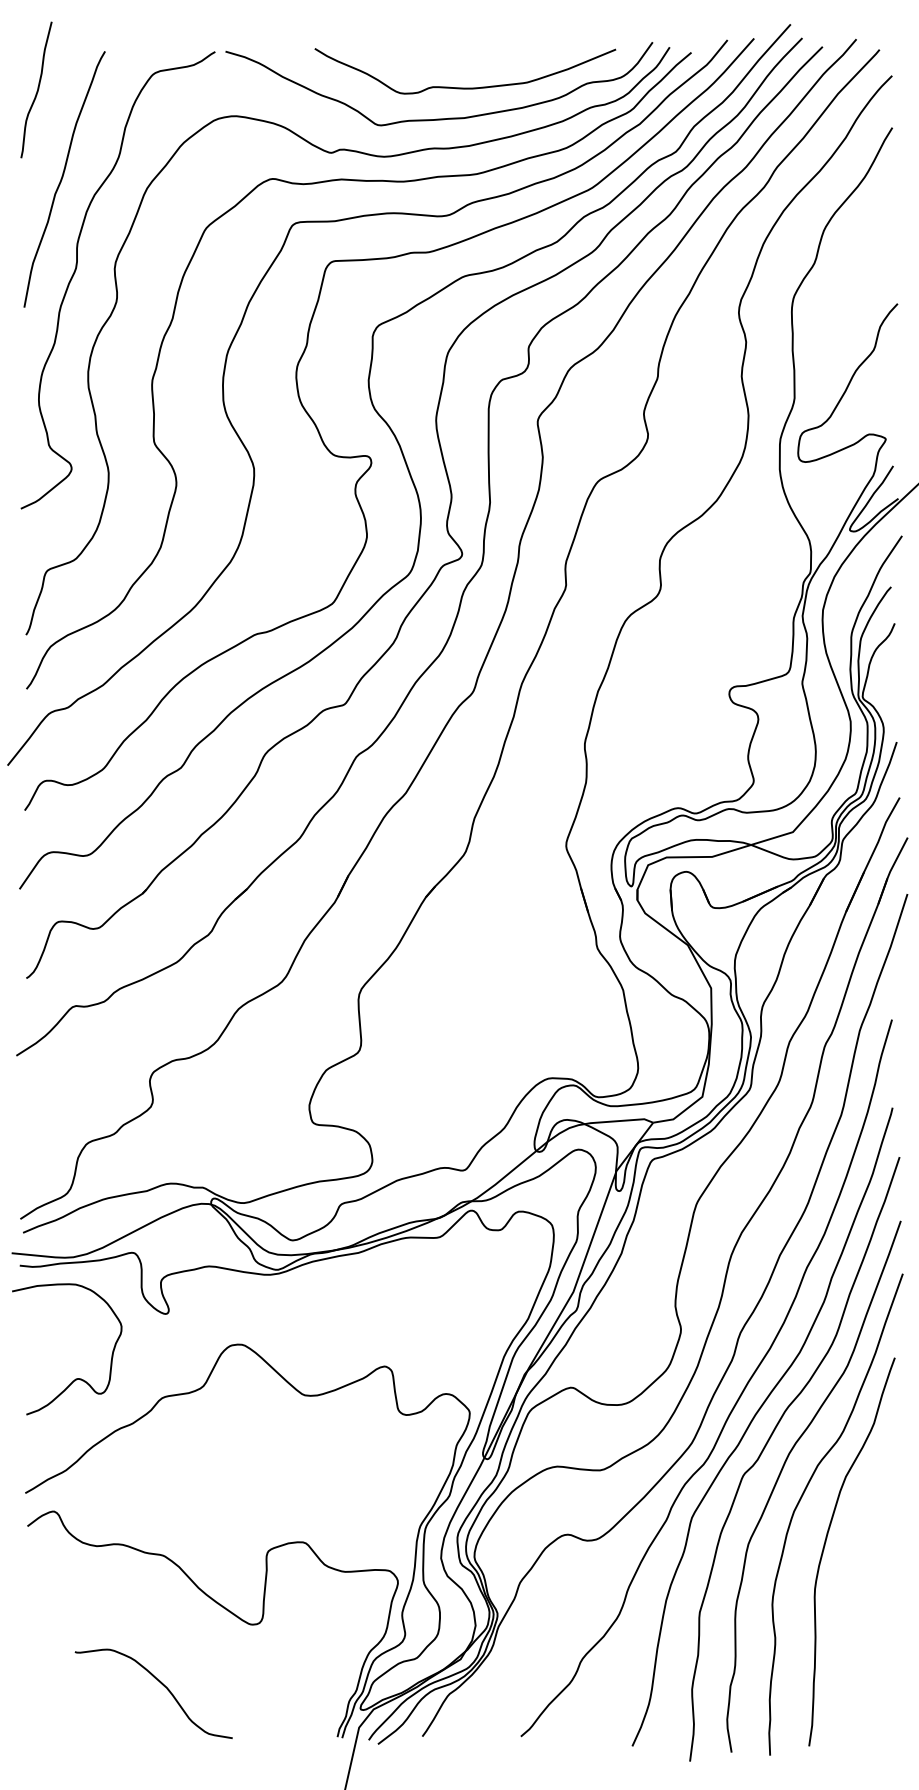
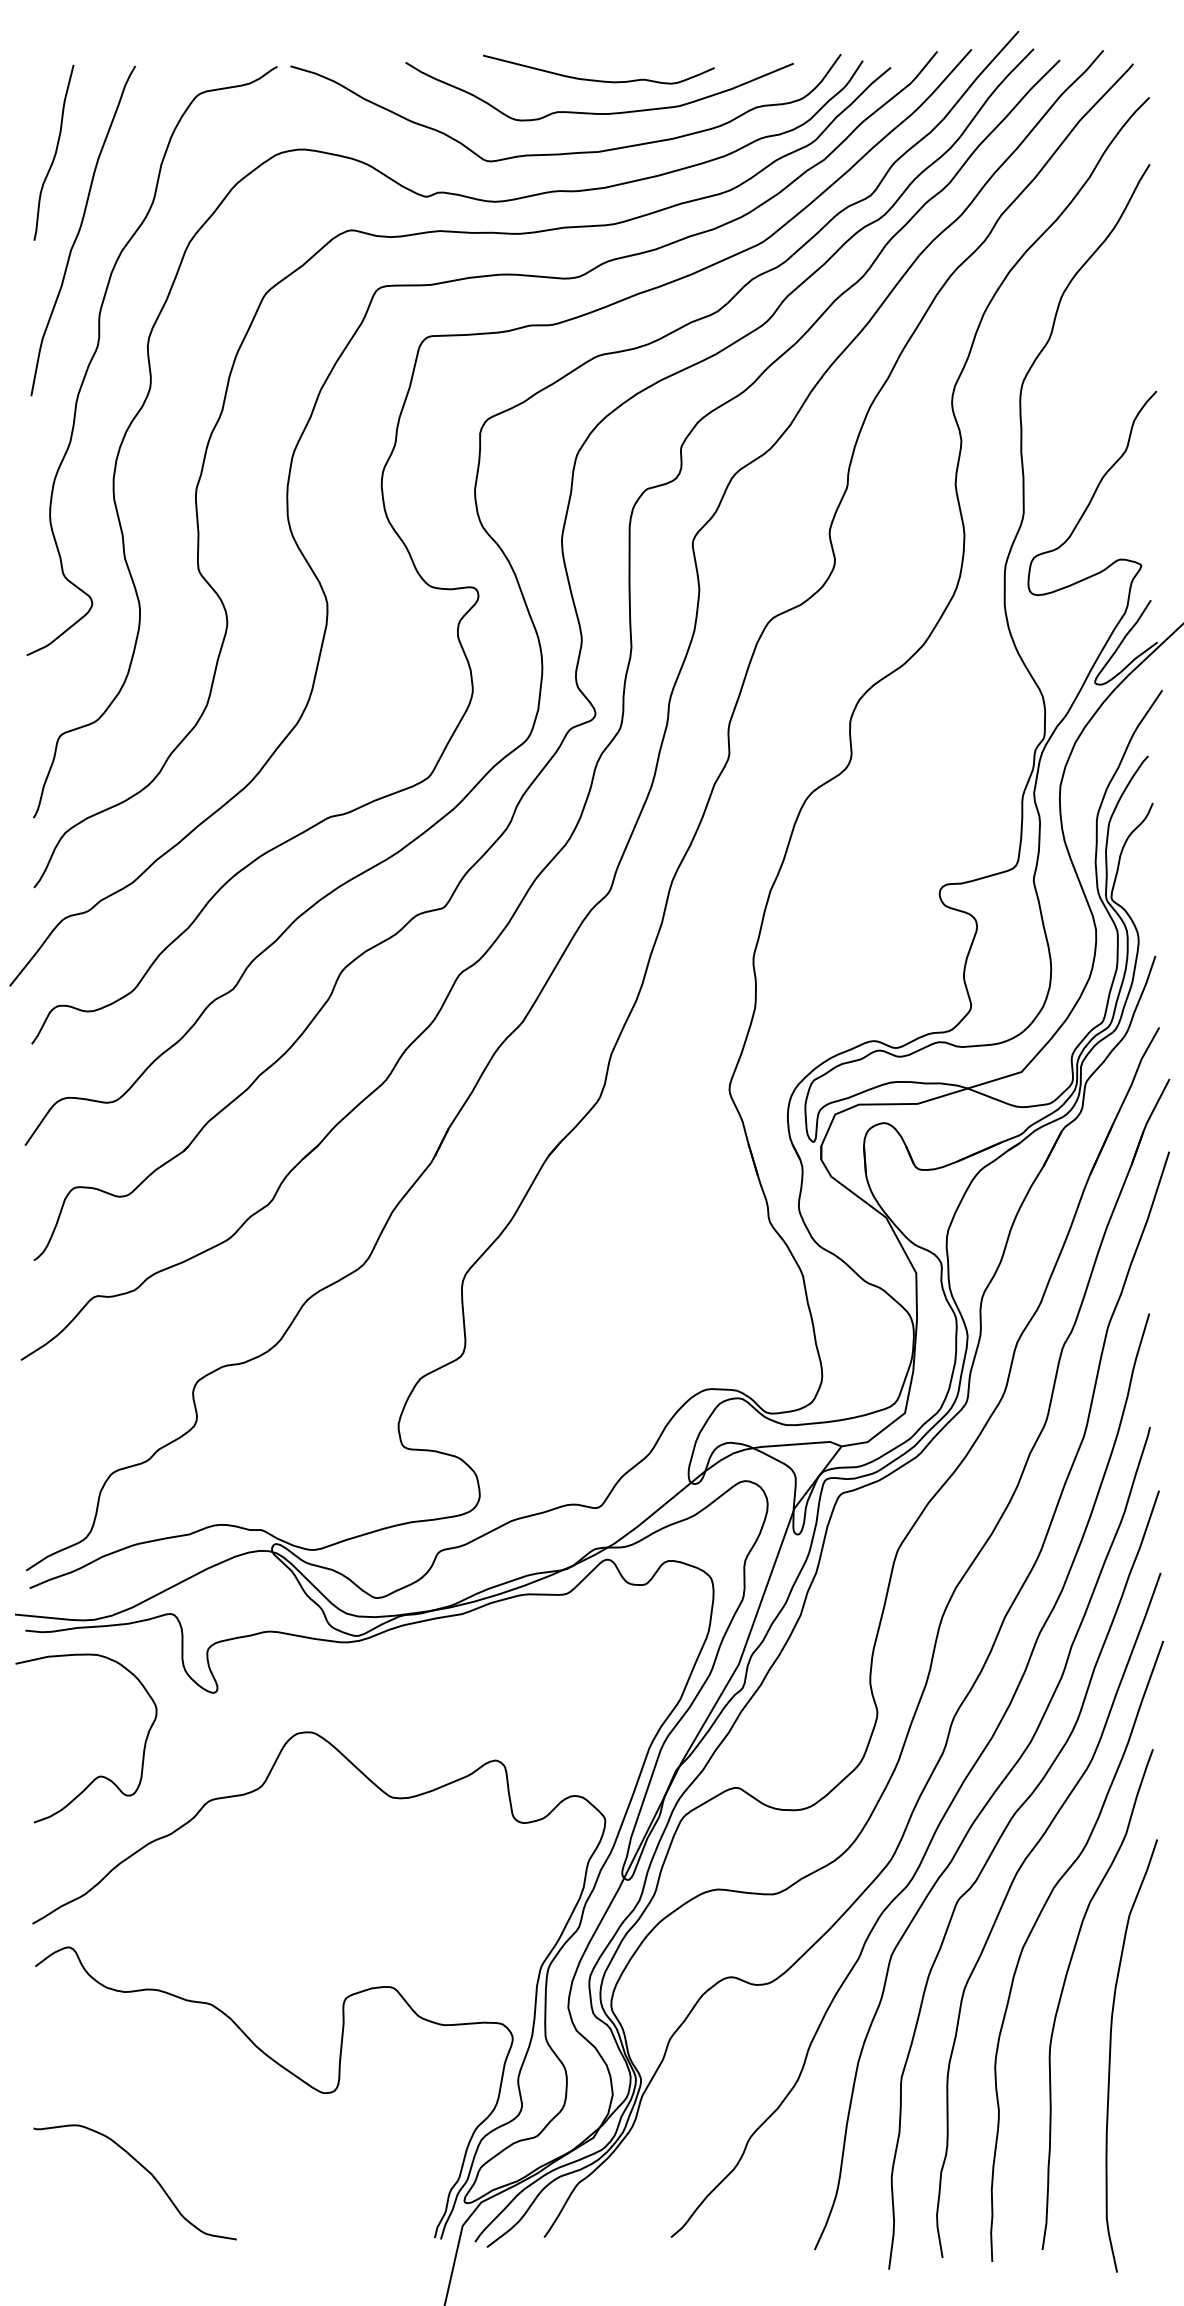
curve: (462, 61) -> (595, 79), added
curve: (36, 90) -> (54, 153), moved
curve: (862, 1591) -> (1111, 2050), added
curve: (161, 1684) -> (145, 2170), moved

